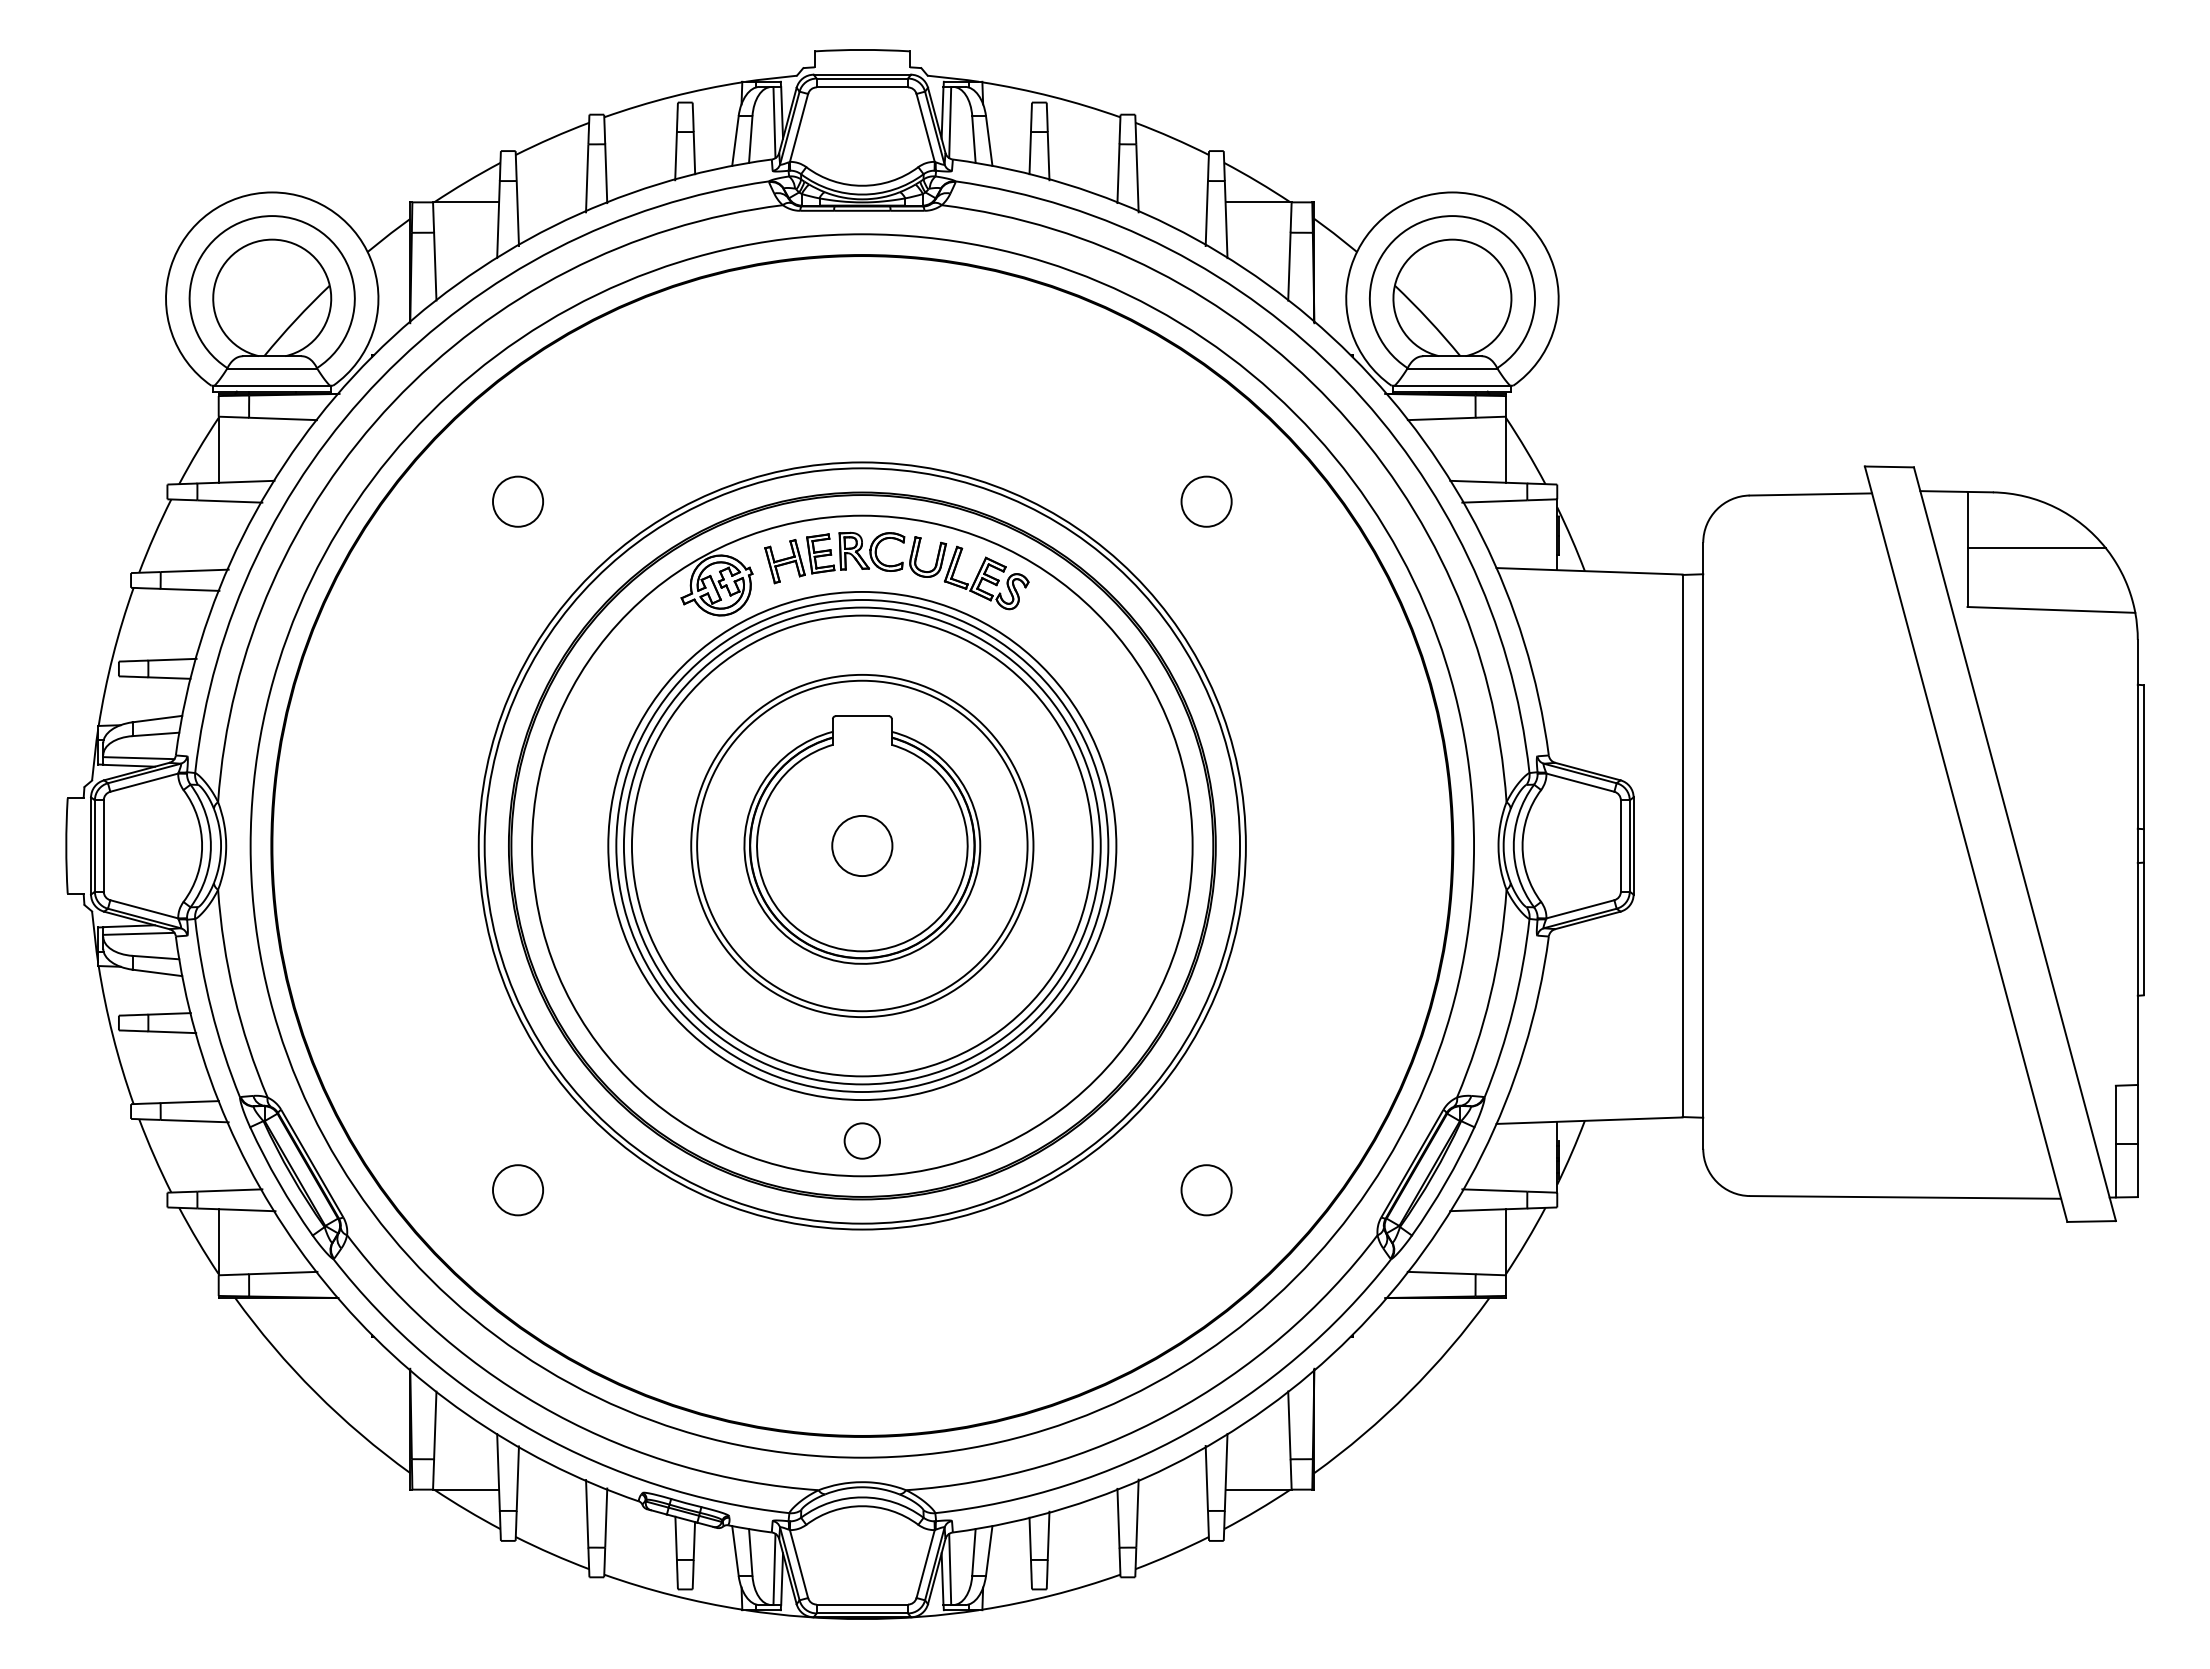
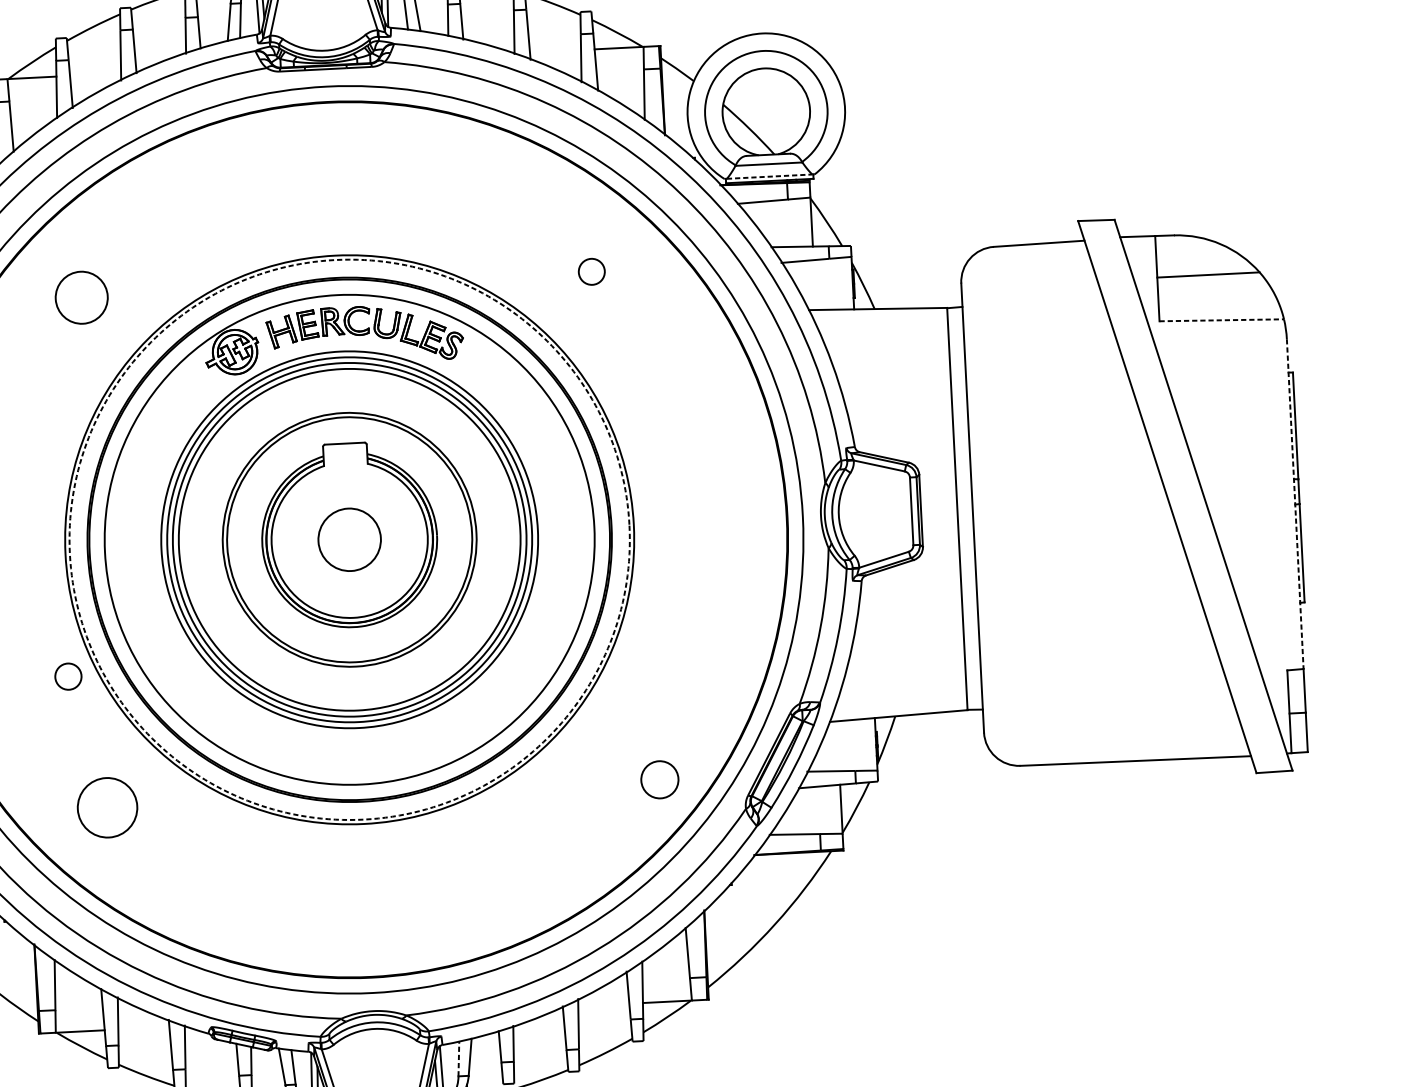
line: (1452, 385) -> (769, 176), solid -> dashed
circle: (517, 501) -> (81, 297), size x1.4
circle: (1206, 501) -> (591, 271), size x0.7
line: (2051, 609) -> (1221, 319), solid -> dashed
circle: (862, 845) -> (349, 539), size x1.4
circle: (862, 845) -> (349, 539), solid -> dashed
line: (2137, 862) -> (1295, 504), solid -> dashed
circle: (861, 1140) -> (67, 676), moved
circle: (518, 1190) -> (107, 807), size x1.6
circle: (1206, 1190) -> (659, 779), moved
line: (973, 1551) -> (458, 1058), solid -> dashed

